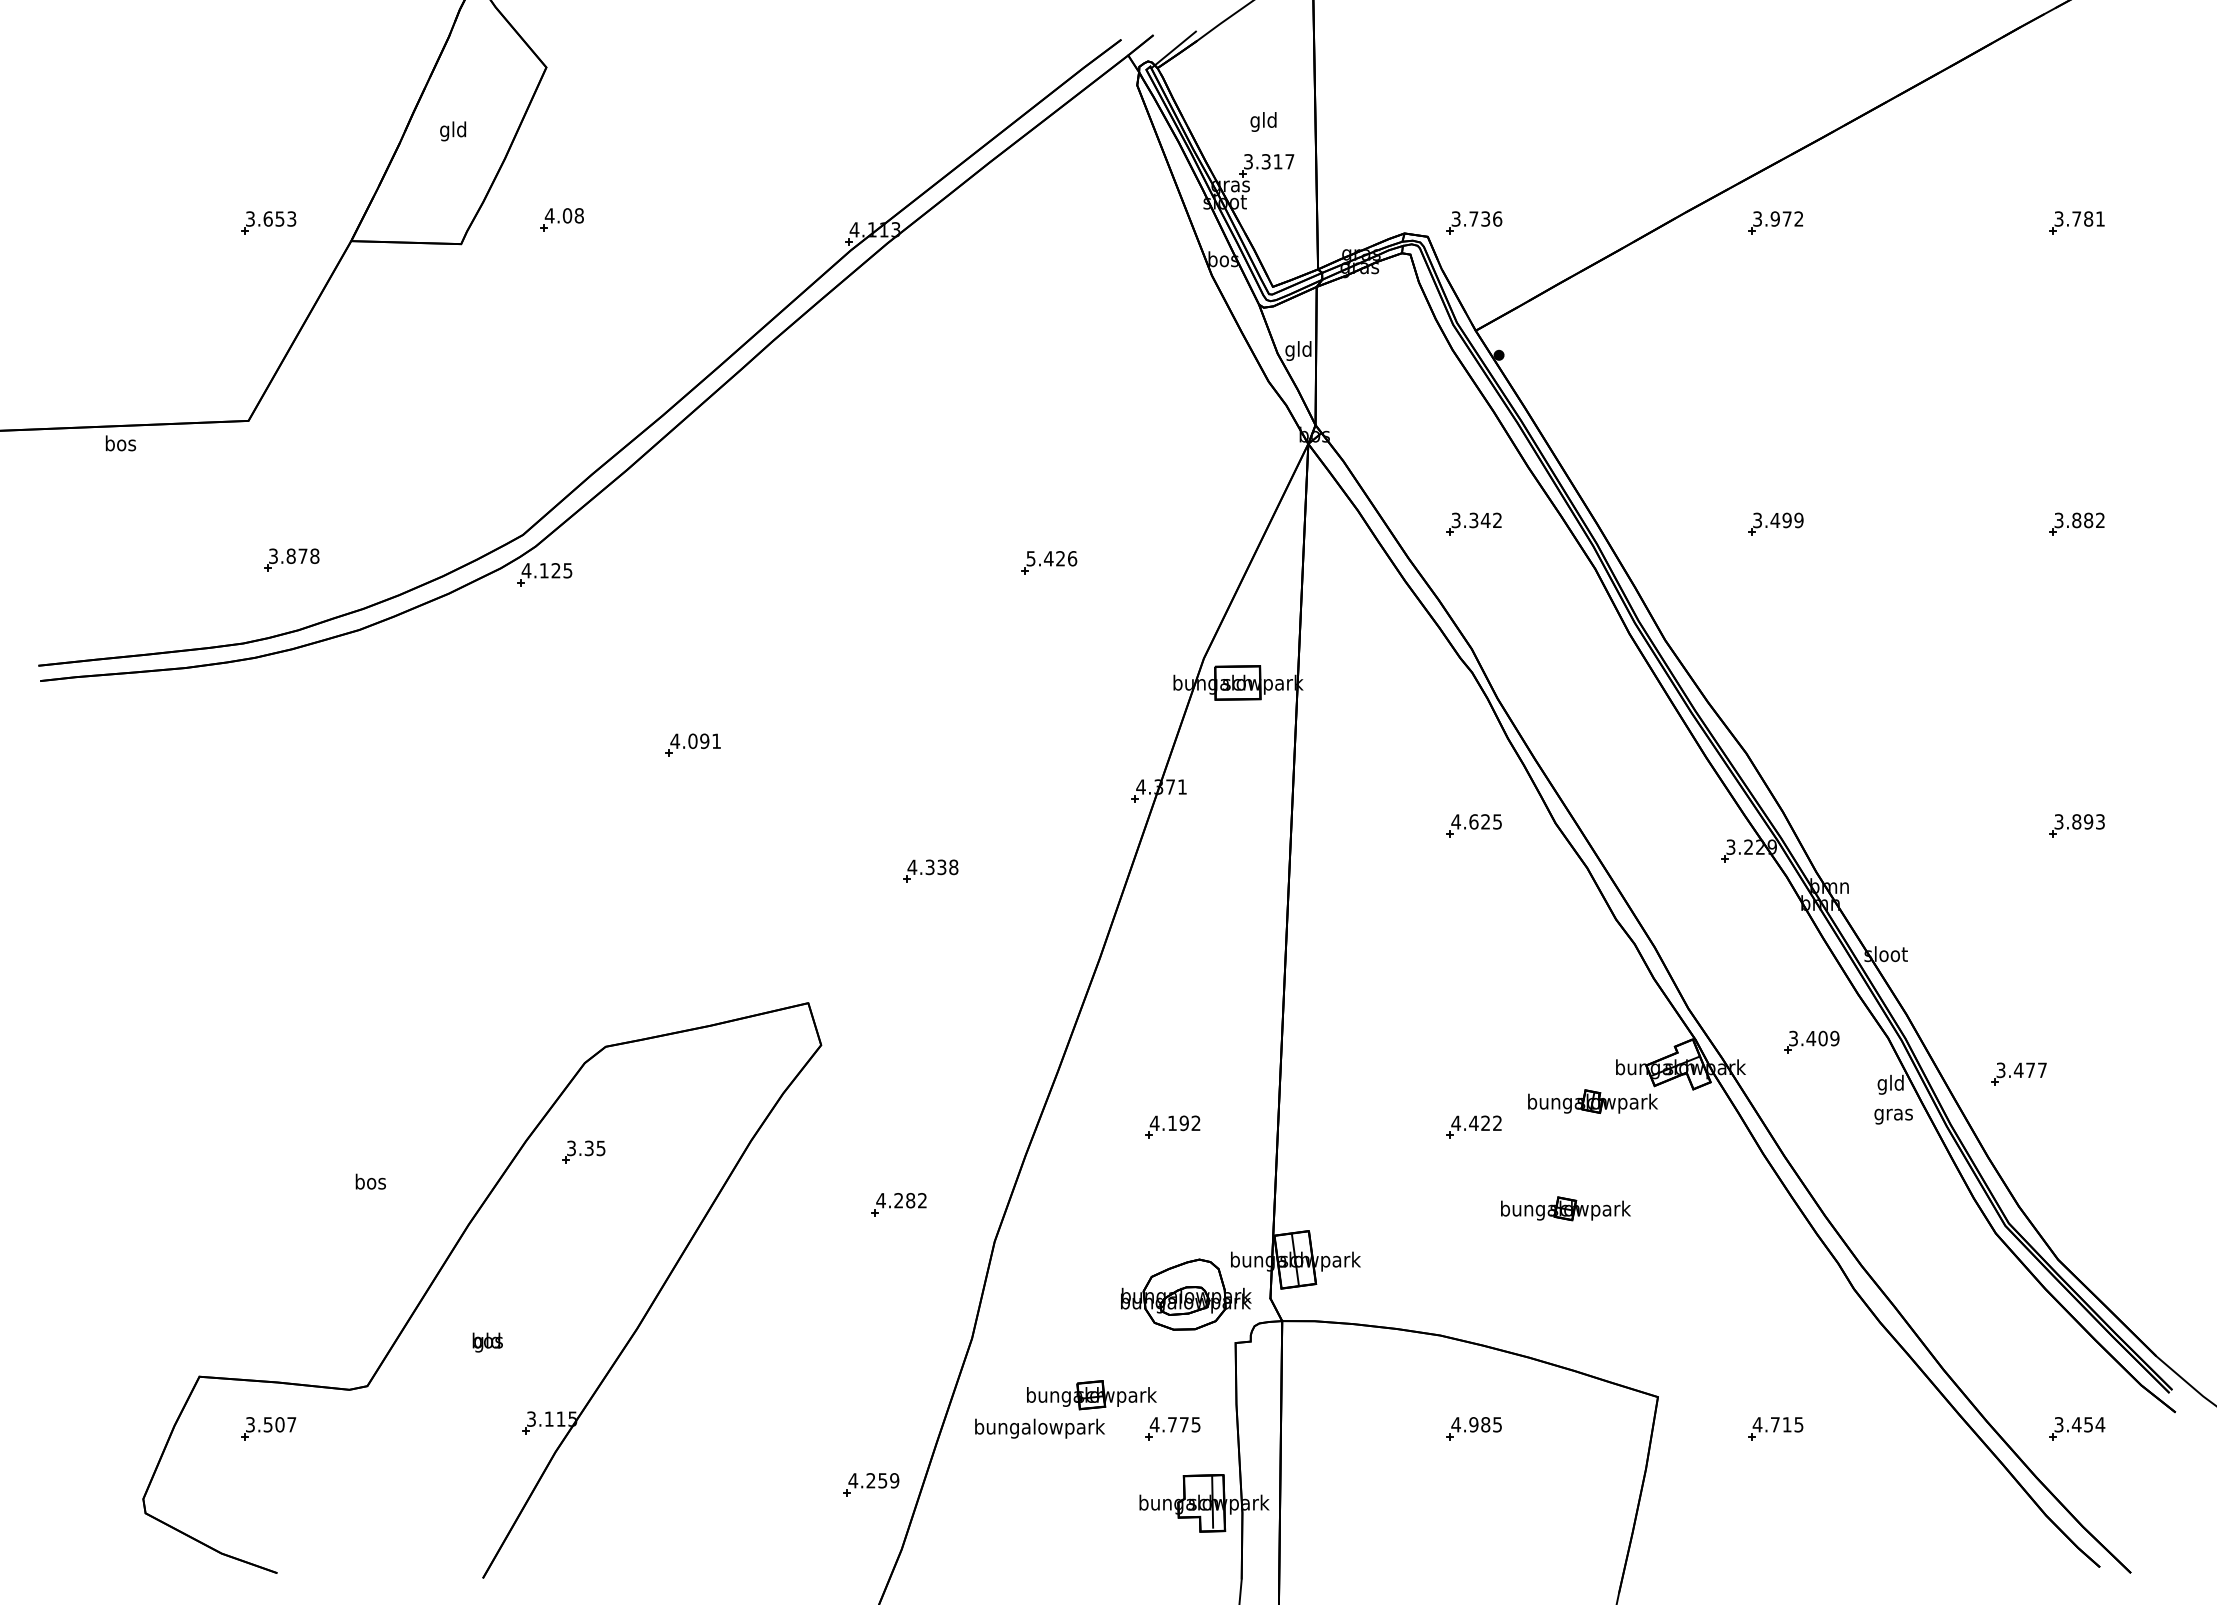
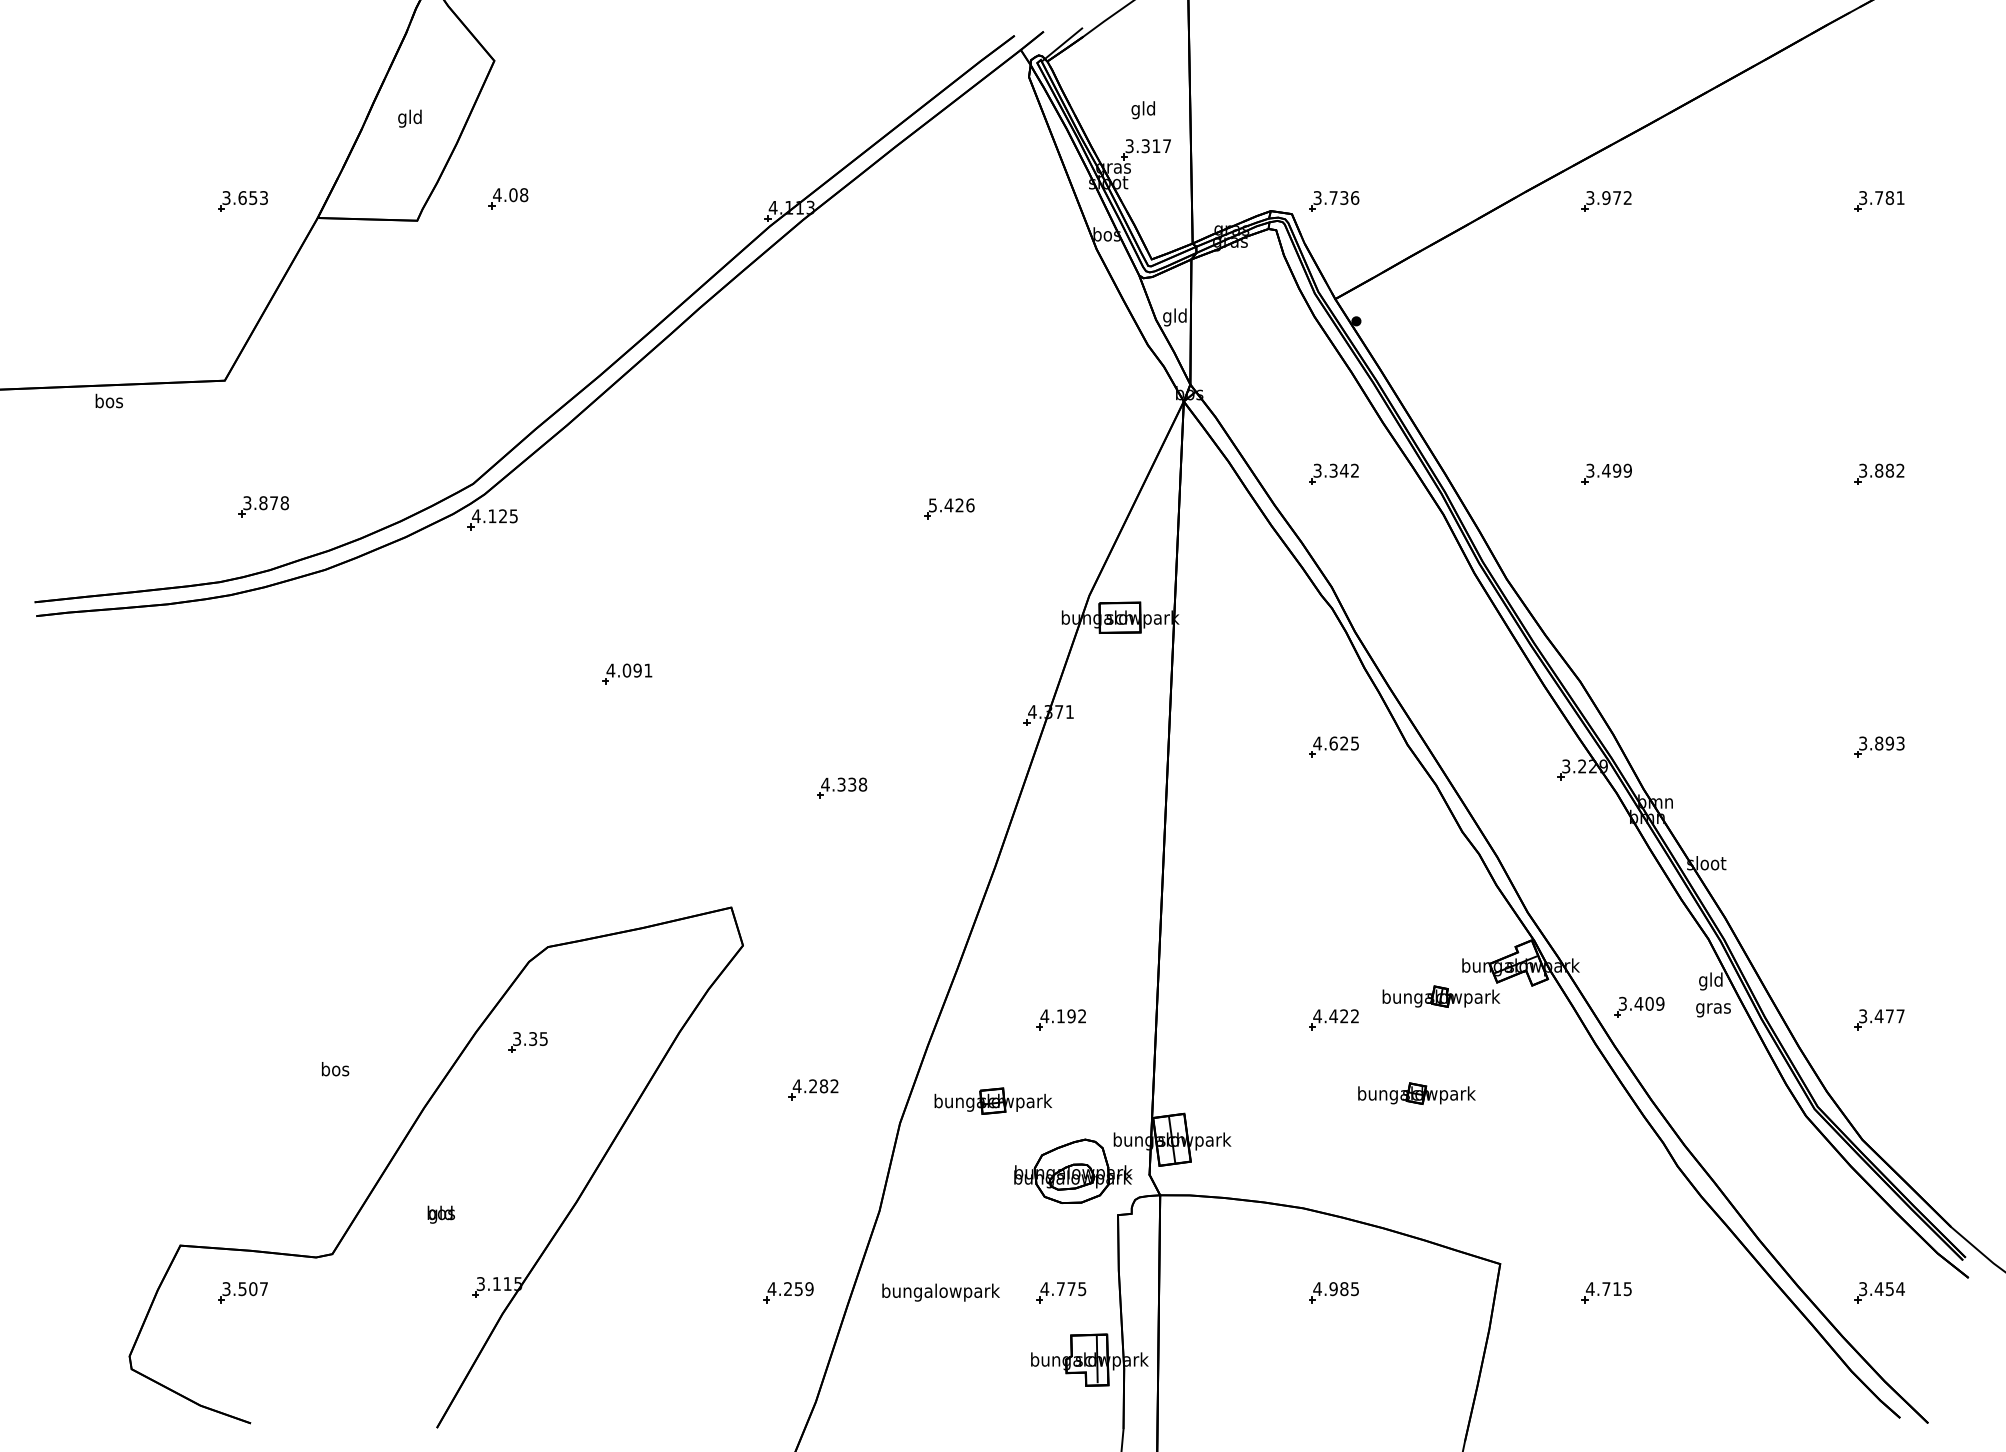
part: (1811, 1041) -> (1639, 1006), moved
part: (2018, 1073) -> (1878, 1019), moved
part: (1091, 1395) -> (993, 1101), moved
part: (871, 1484) -> (788, 1292), moved

